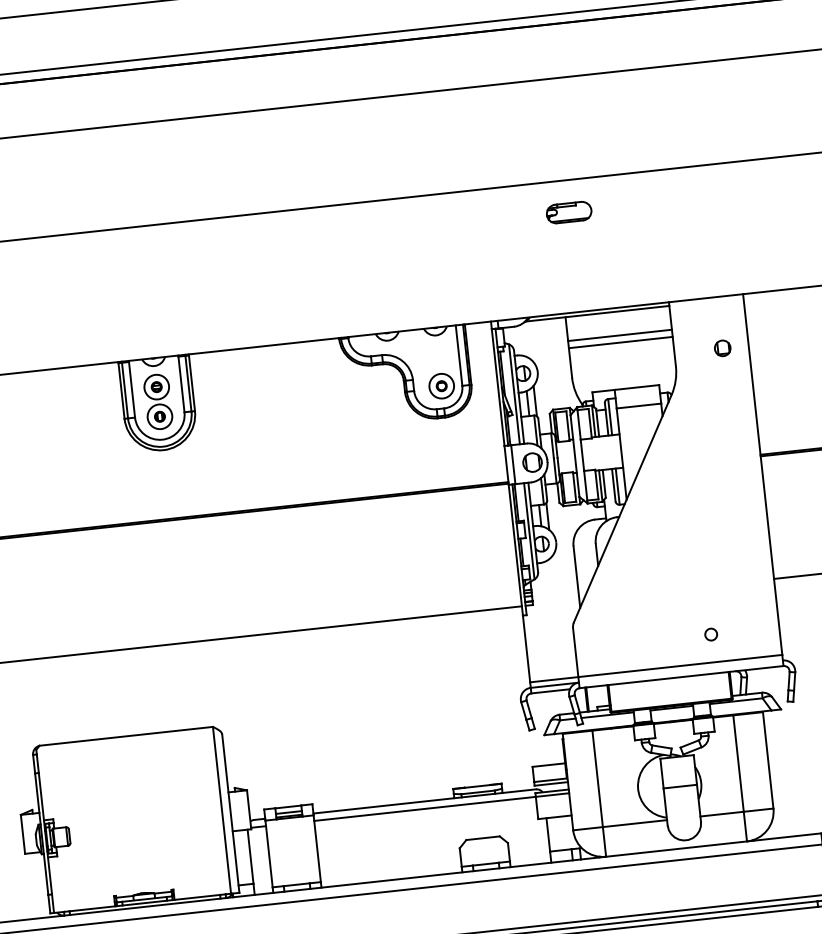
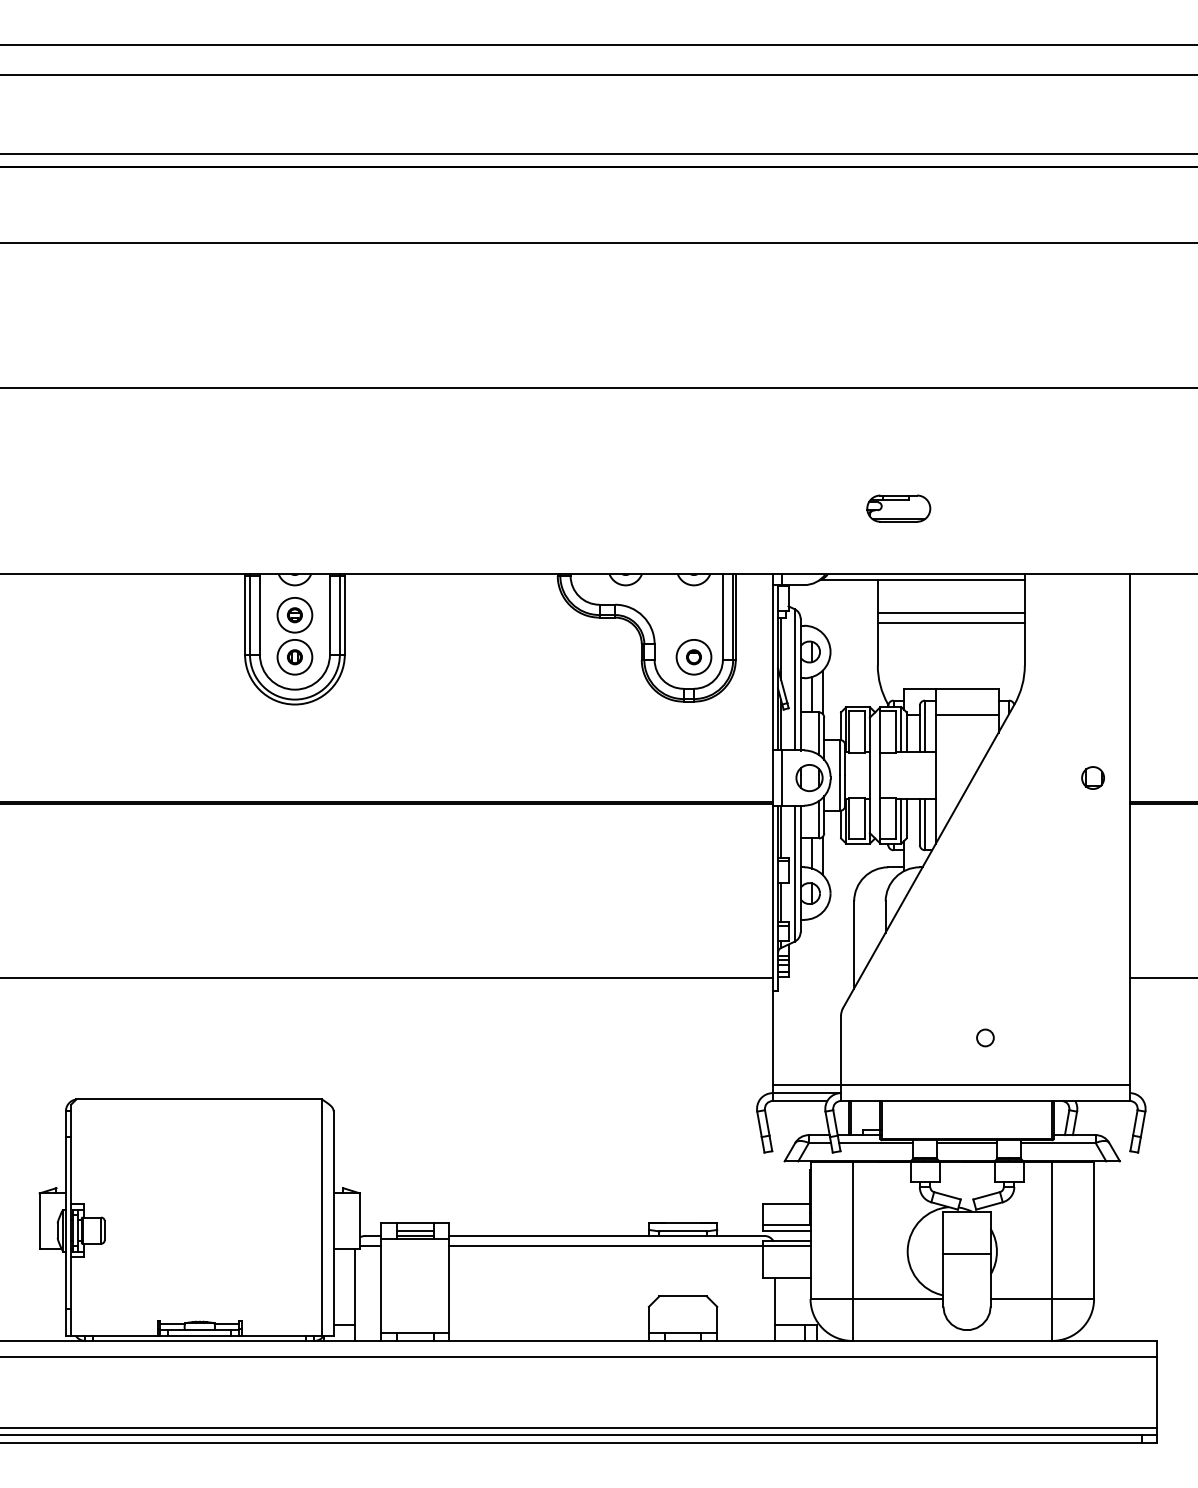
part: (568, 212) -> (898, 508), moved
part: (722, 348) -> (1092, 777), moved
circle: (711, 634) -> (985, 1037), moved

